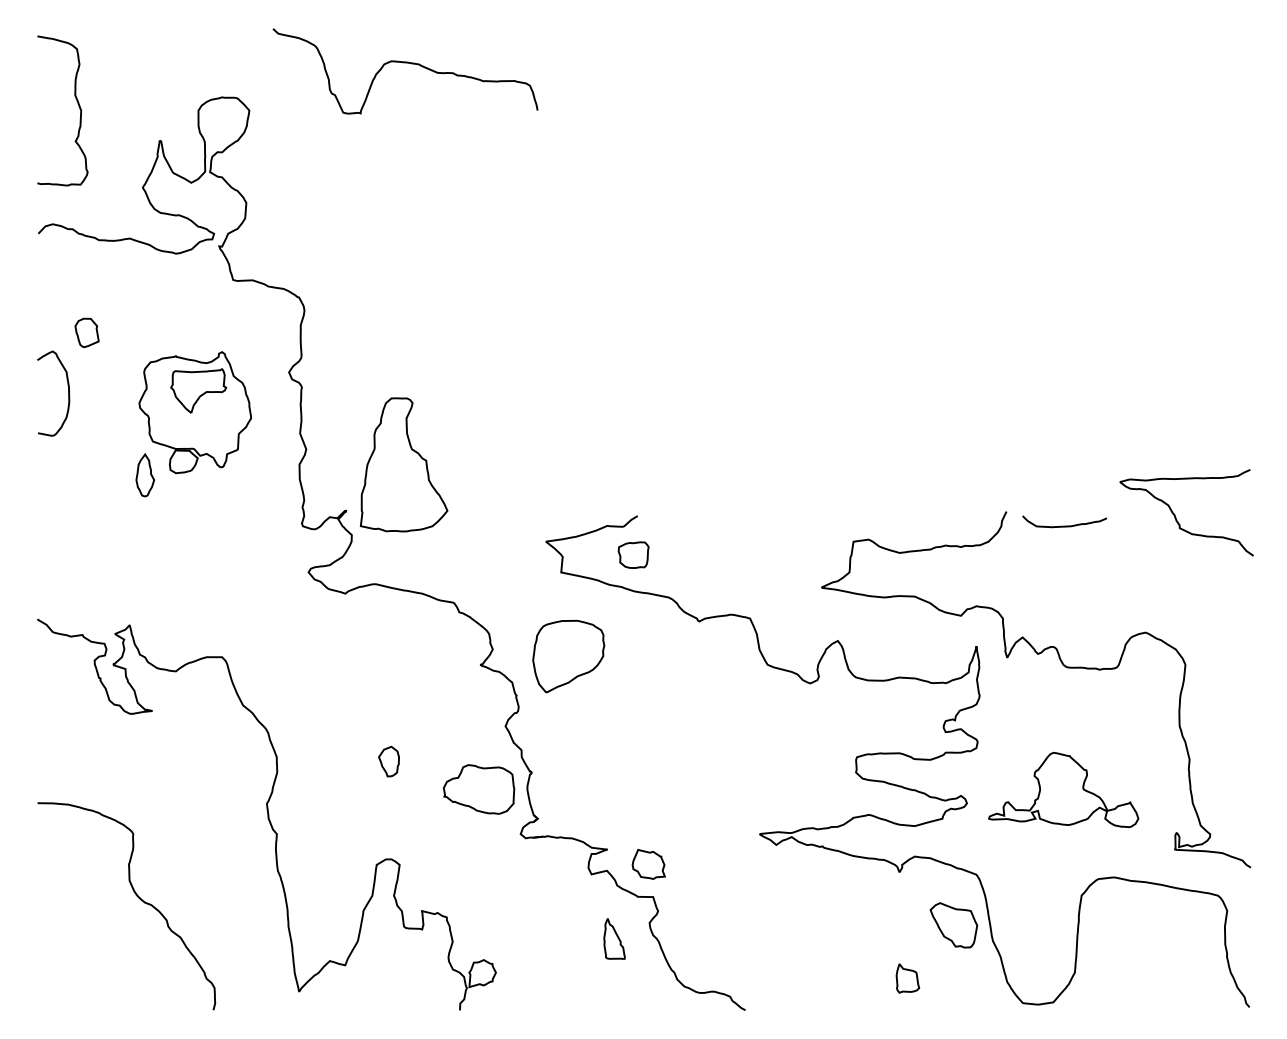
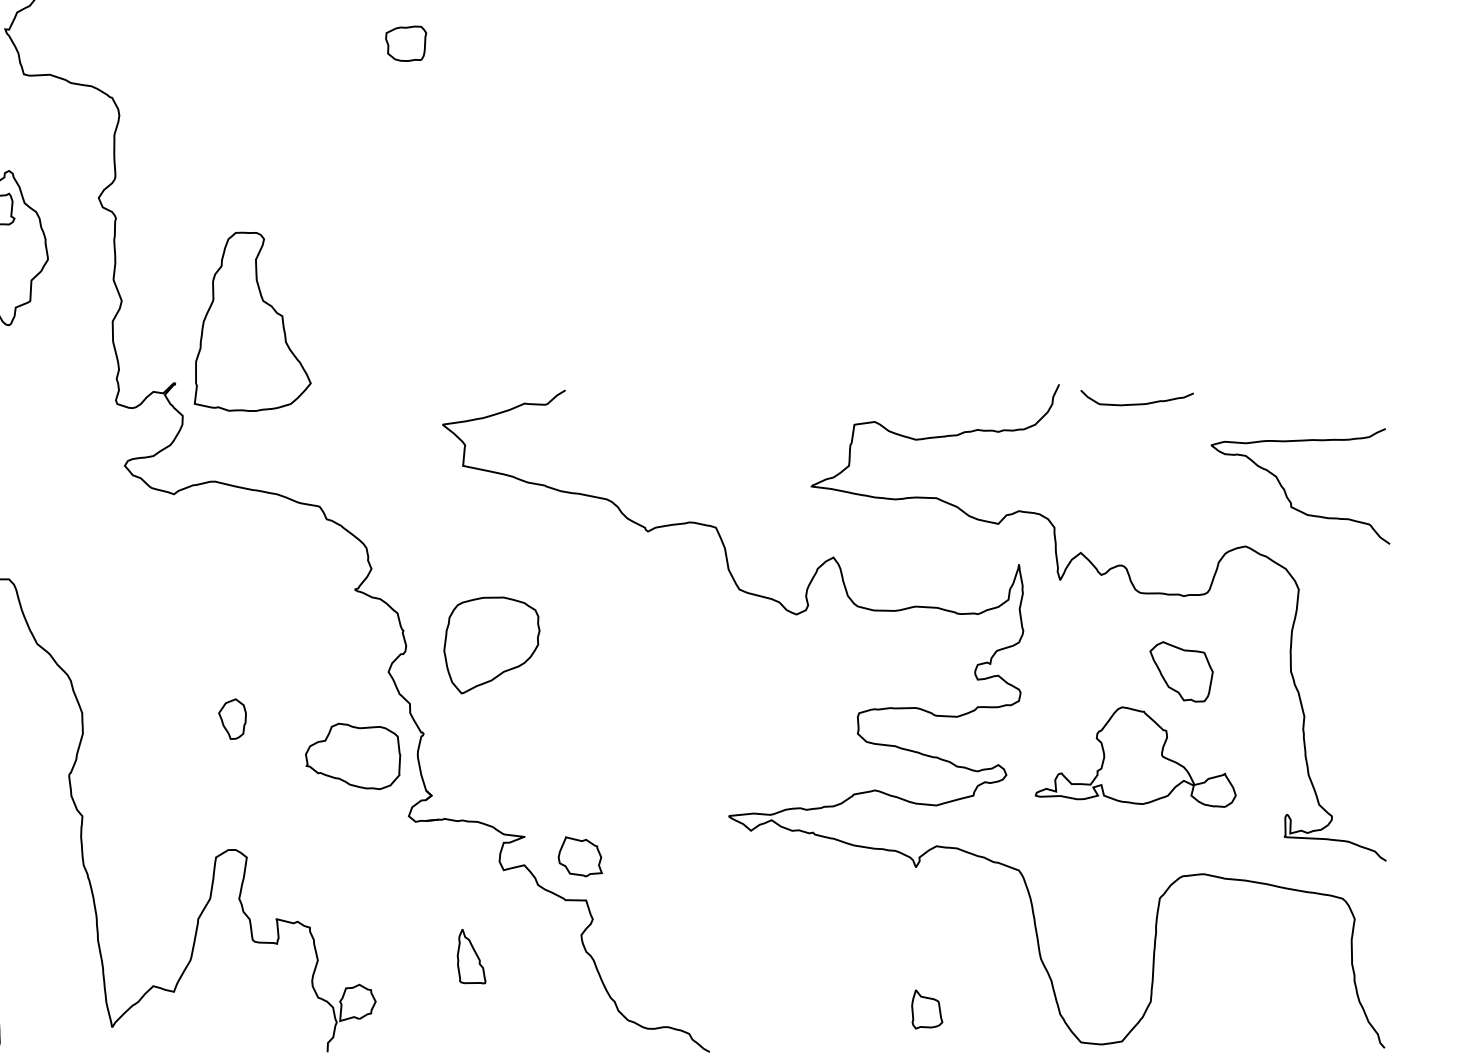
curve: (1175, 514) -> (1285, 488), moved
part: (633, 554) -> (405, 42), moved
part: (568, 656) -> (491, 645), moved
part: (953, 925) -> (1181, 672), moved
part: (614, 938) -> (471, 955), moved

